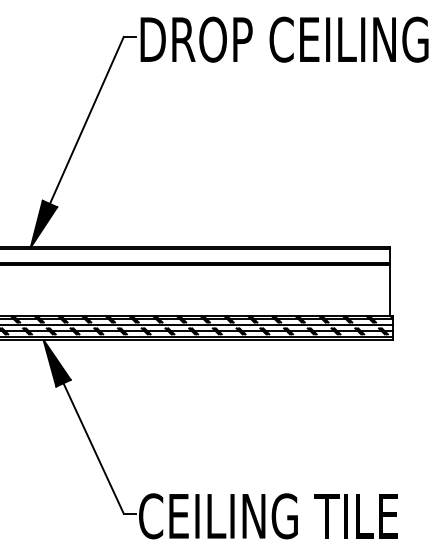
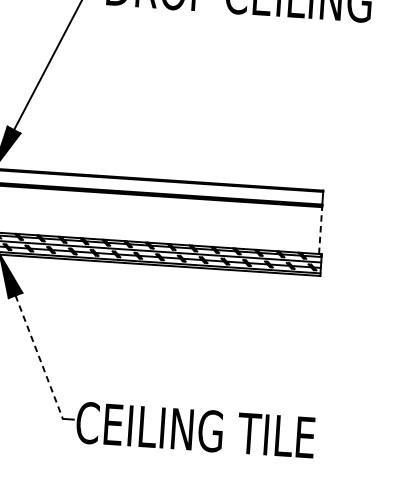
line: (389, 290) -> (320, 230), solid -> dashed
line: (93, 448) -> (39, 357), solid -> dashed

